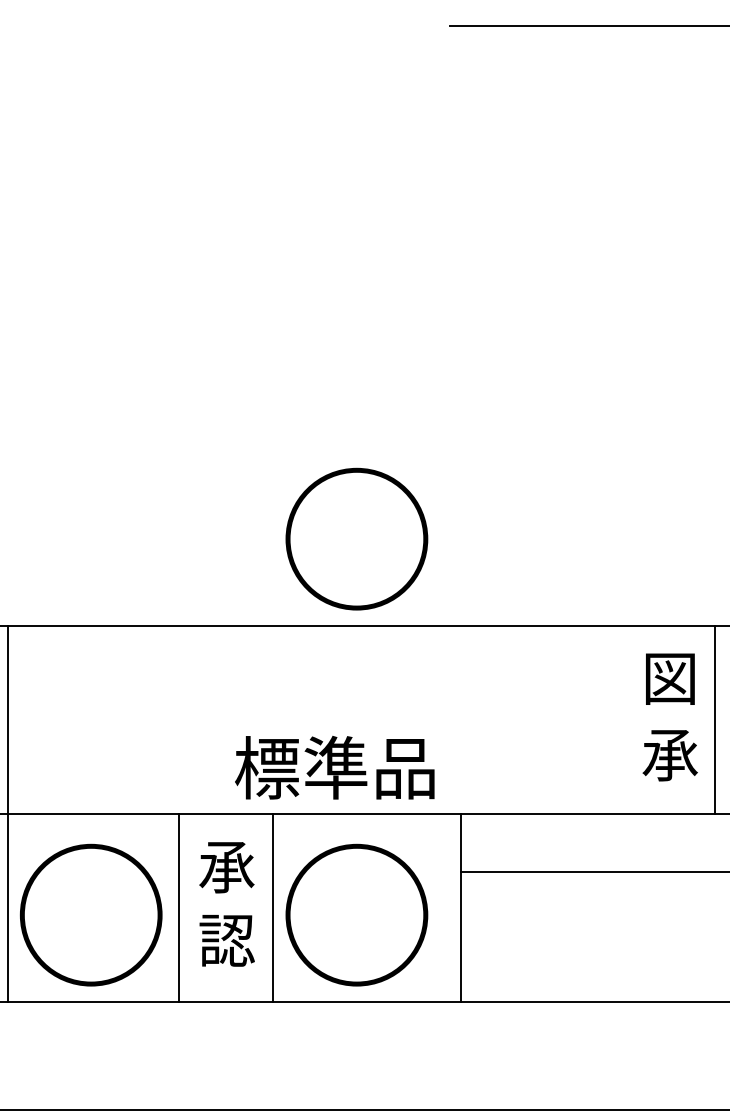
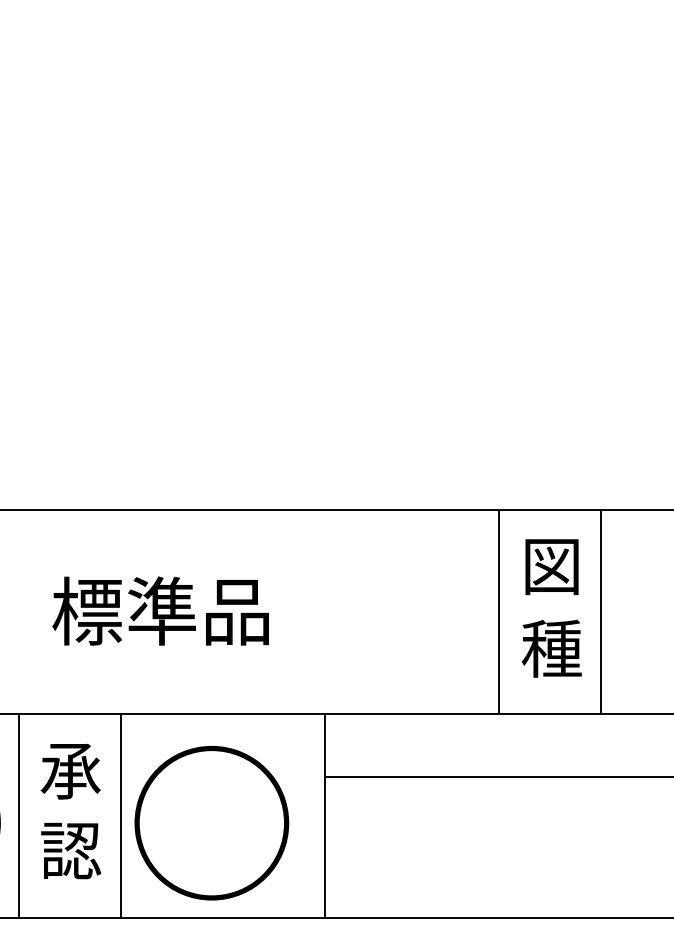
part: (356, 538) -> (211, 414), removed
line: (621, 720) -> (499, 611), added
text: (669, 754) -> (551, 648), 承 -> 種
text: (334, 767) -> (160, 610), moved

